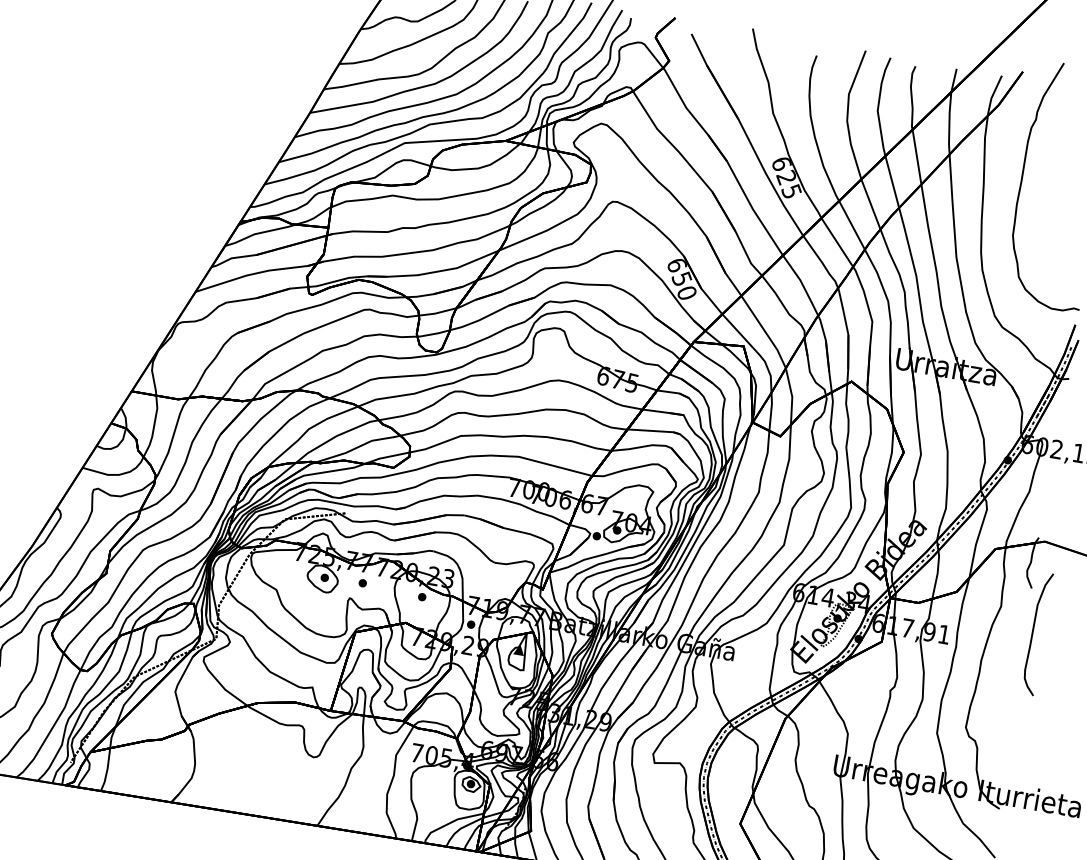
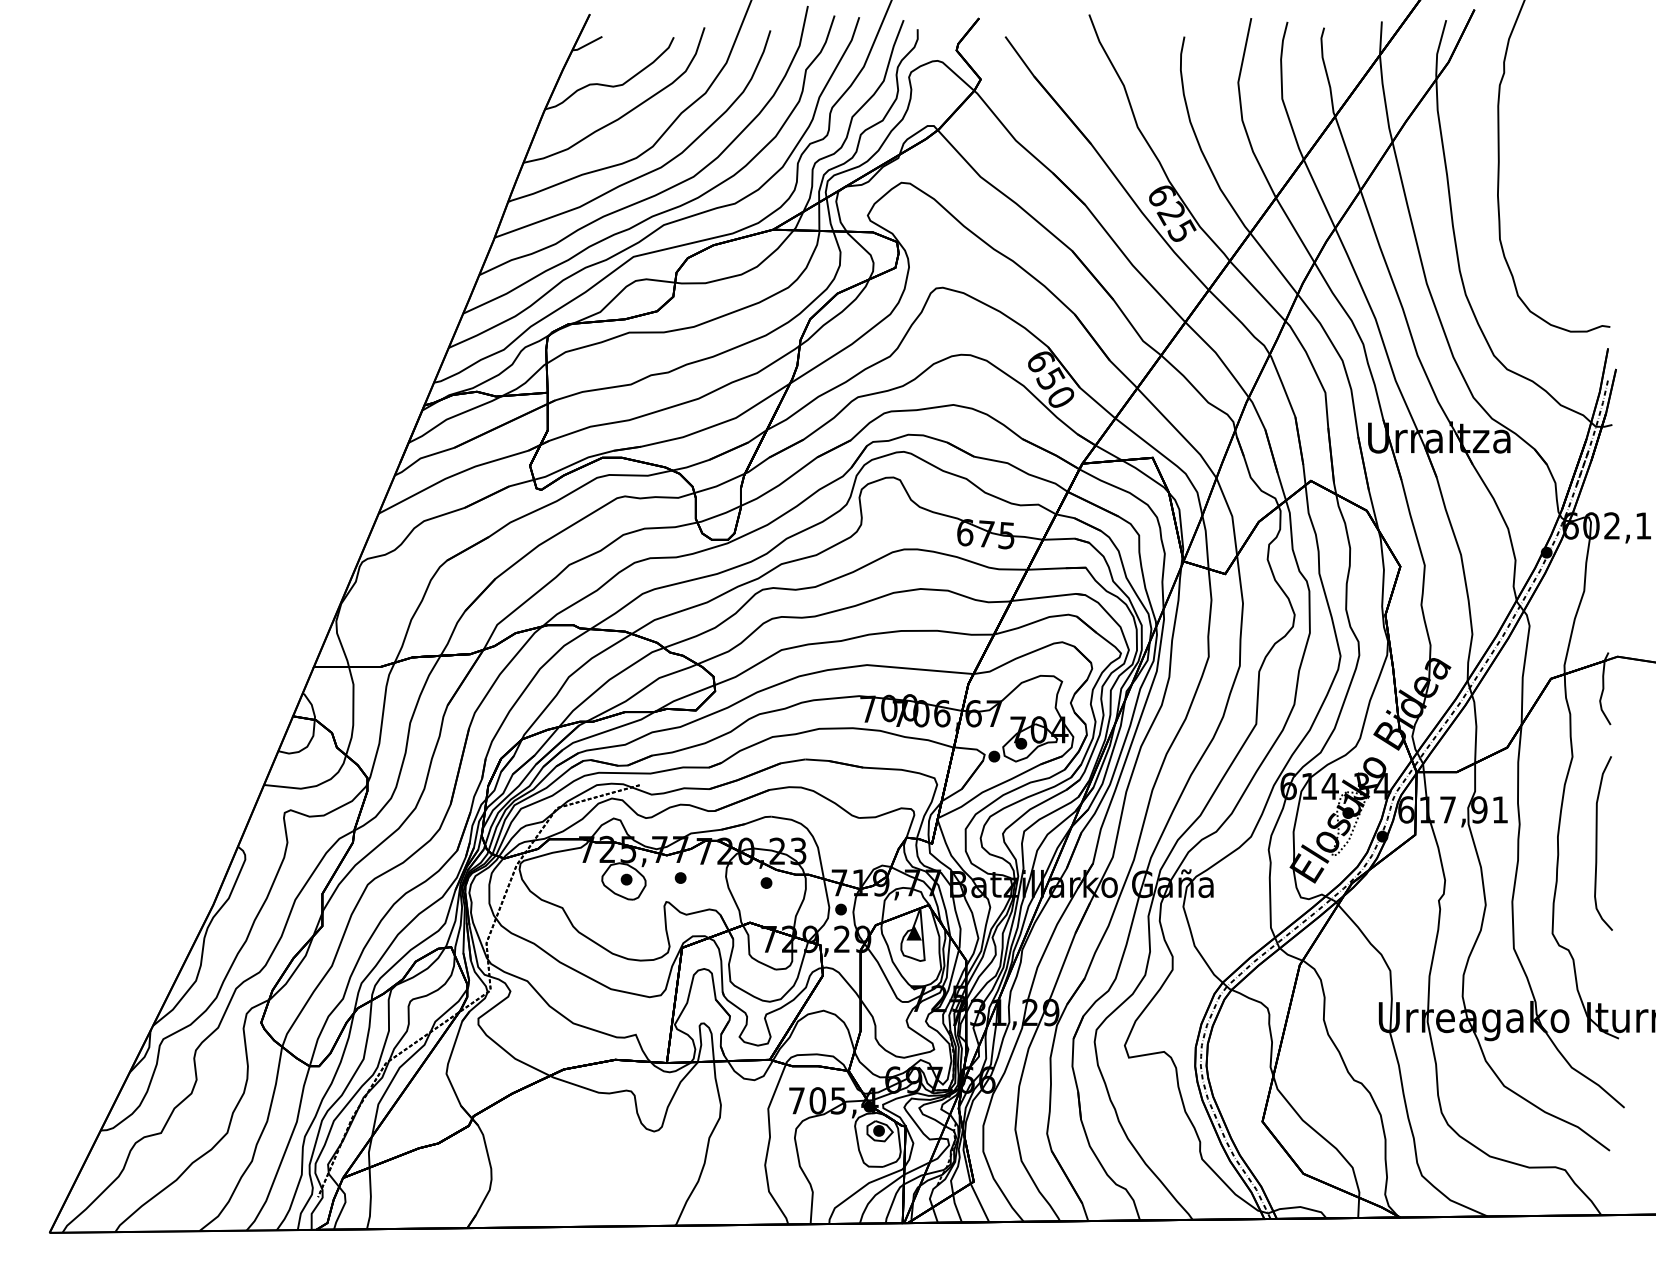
curve: (1033, 633) -> (1597, 843), moved

